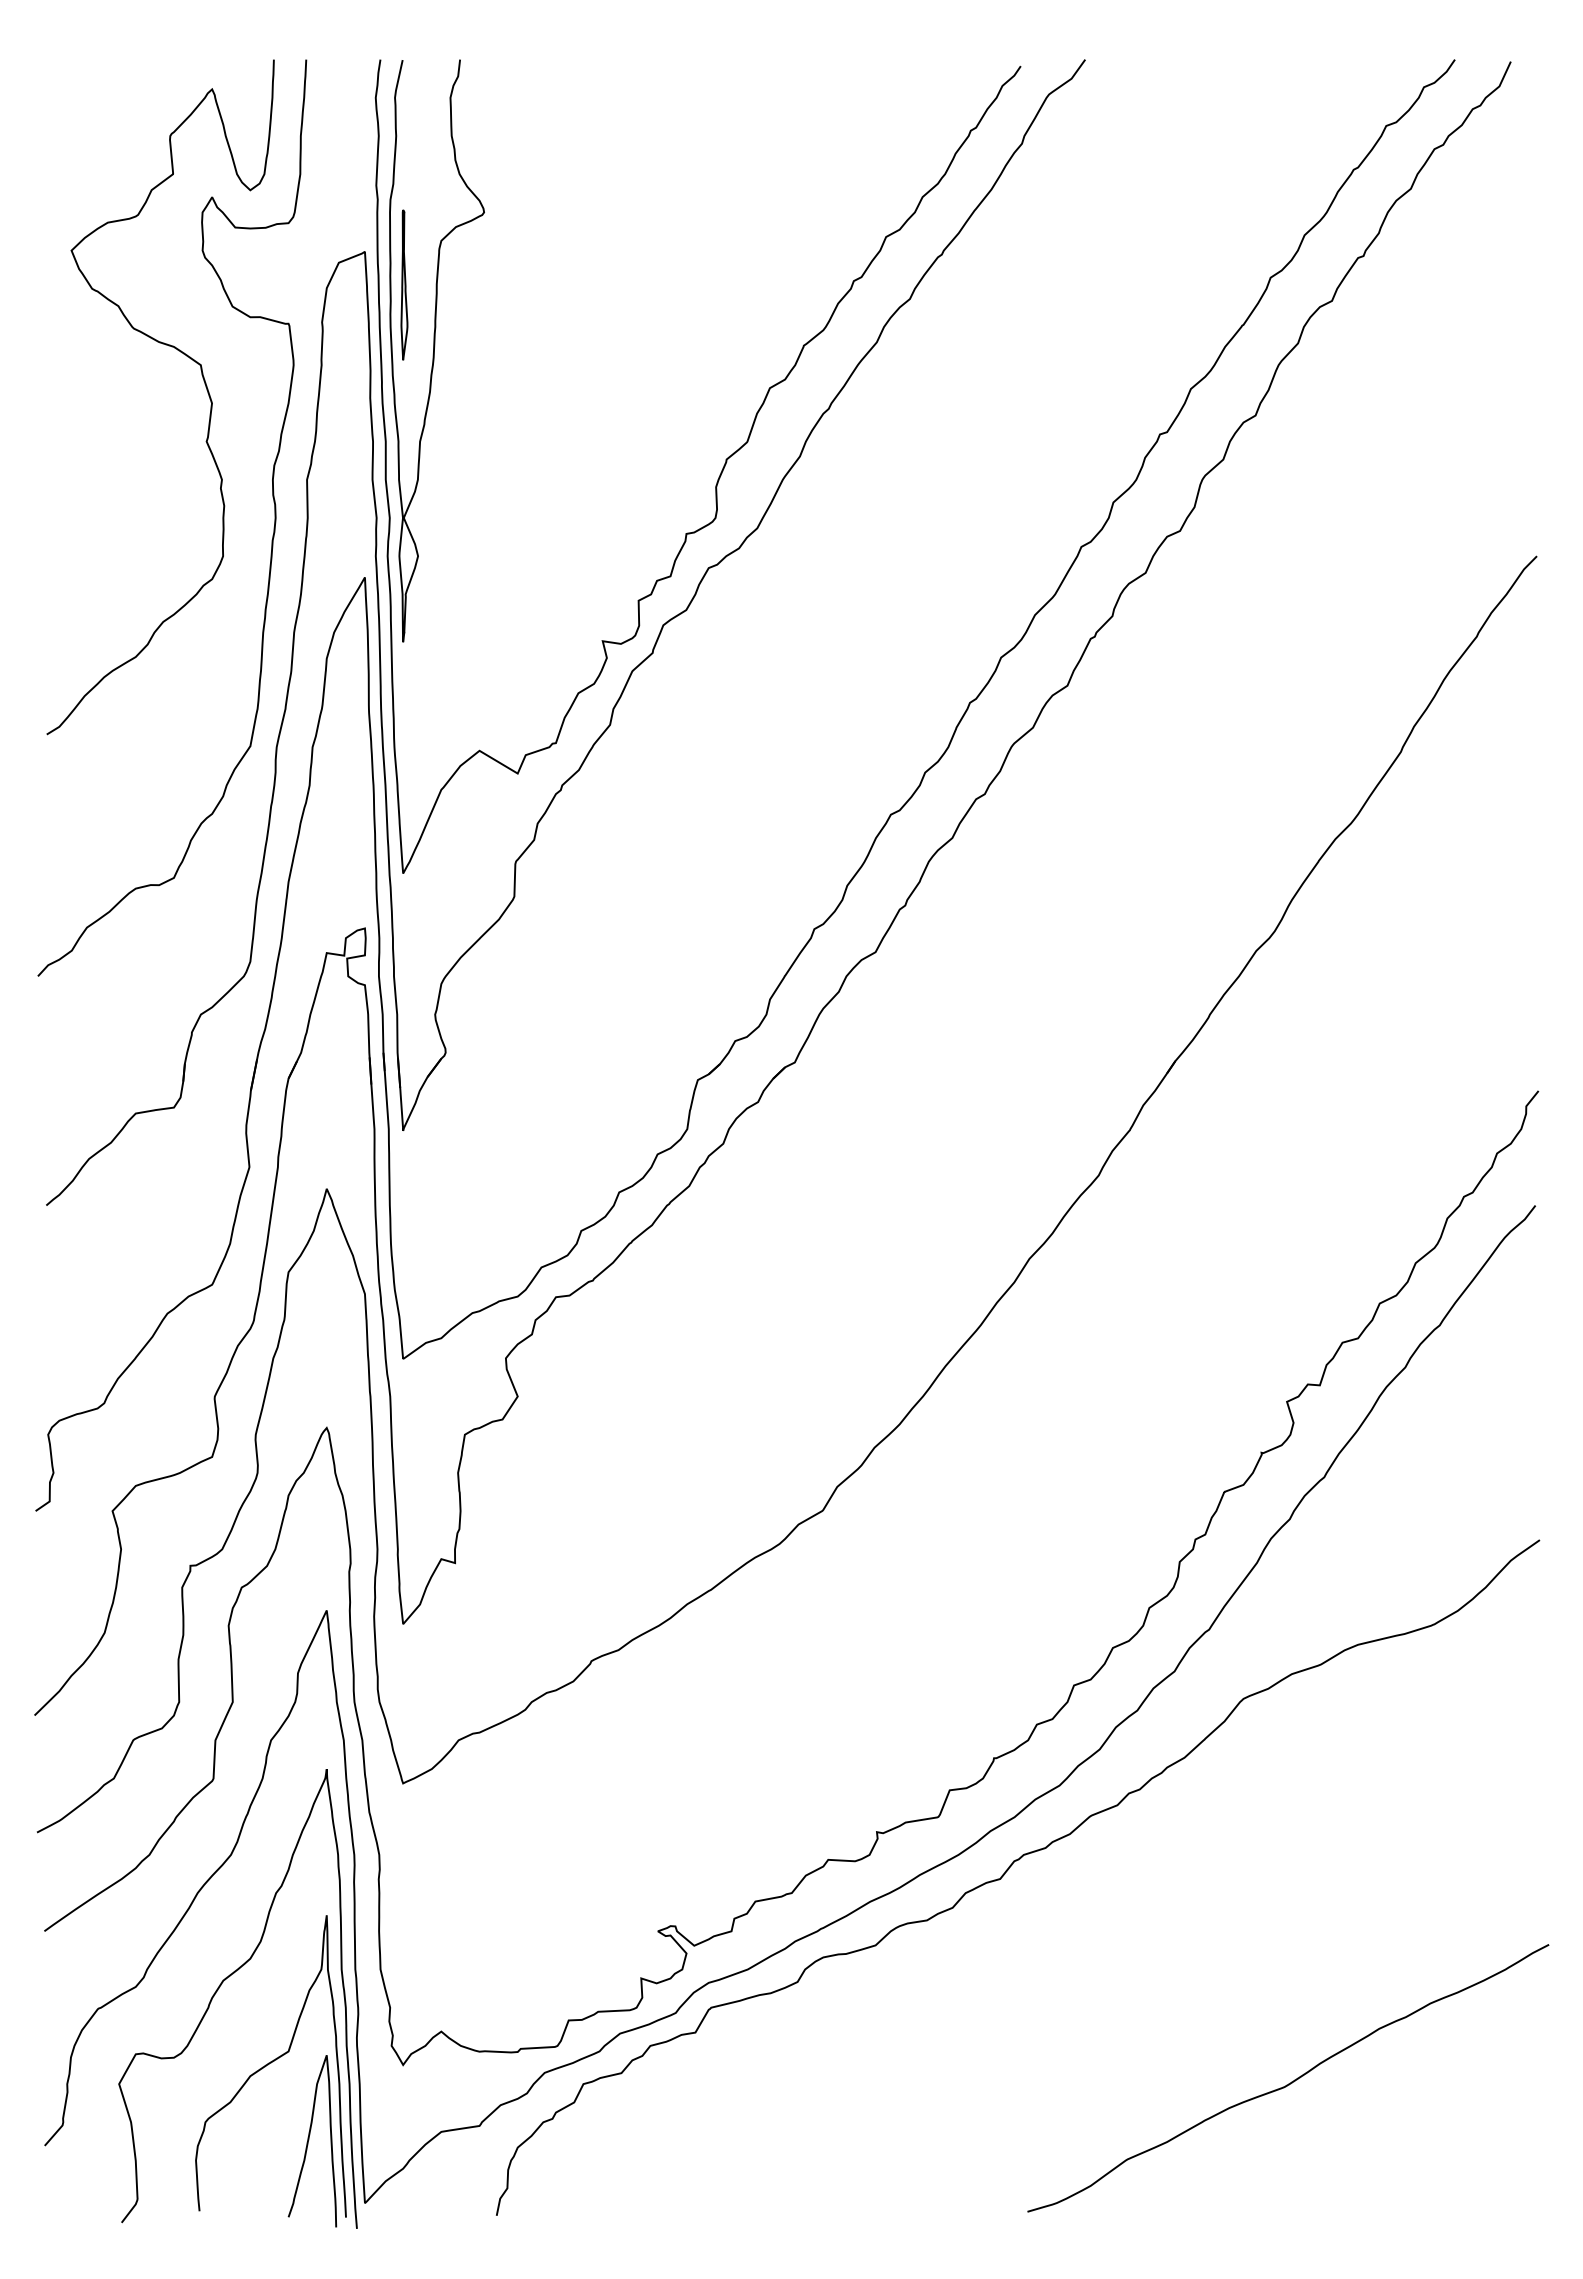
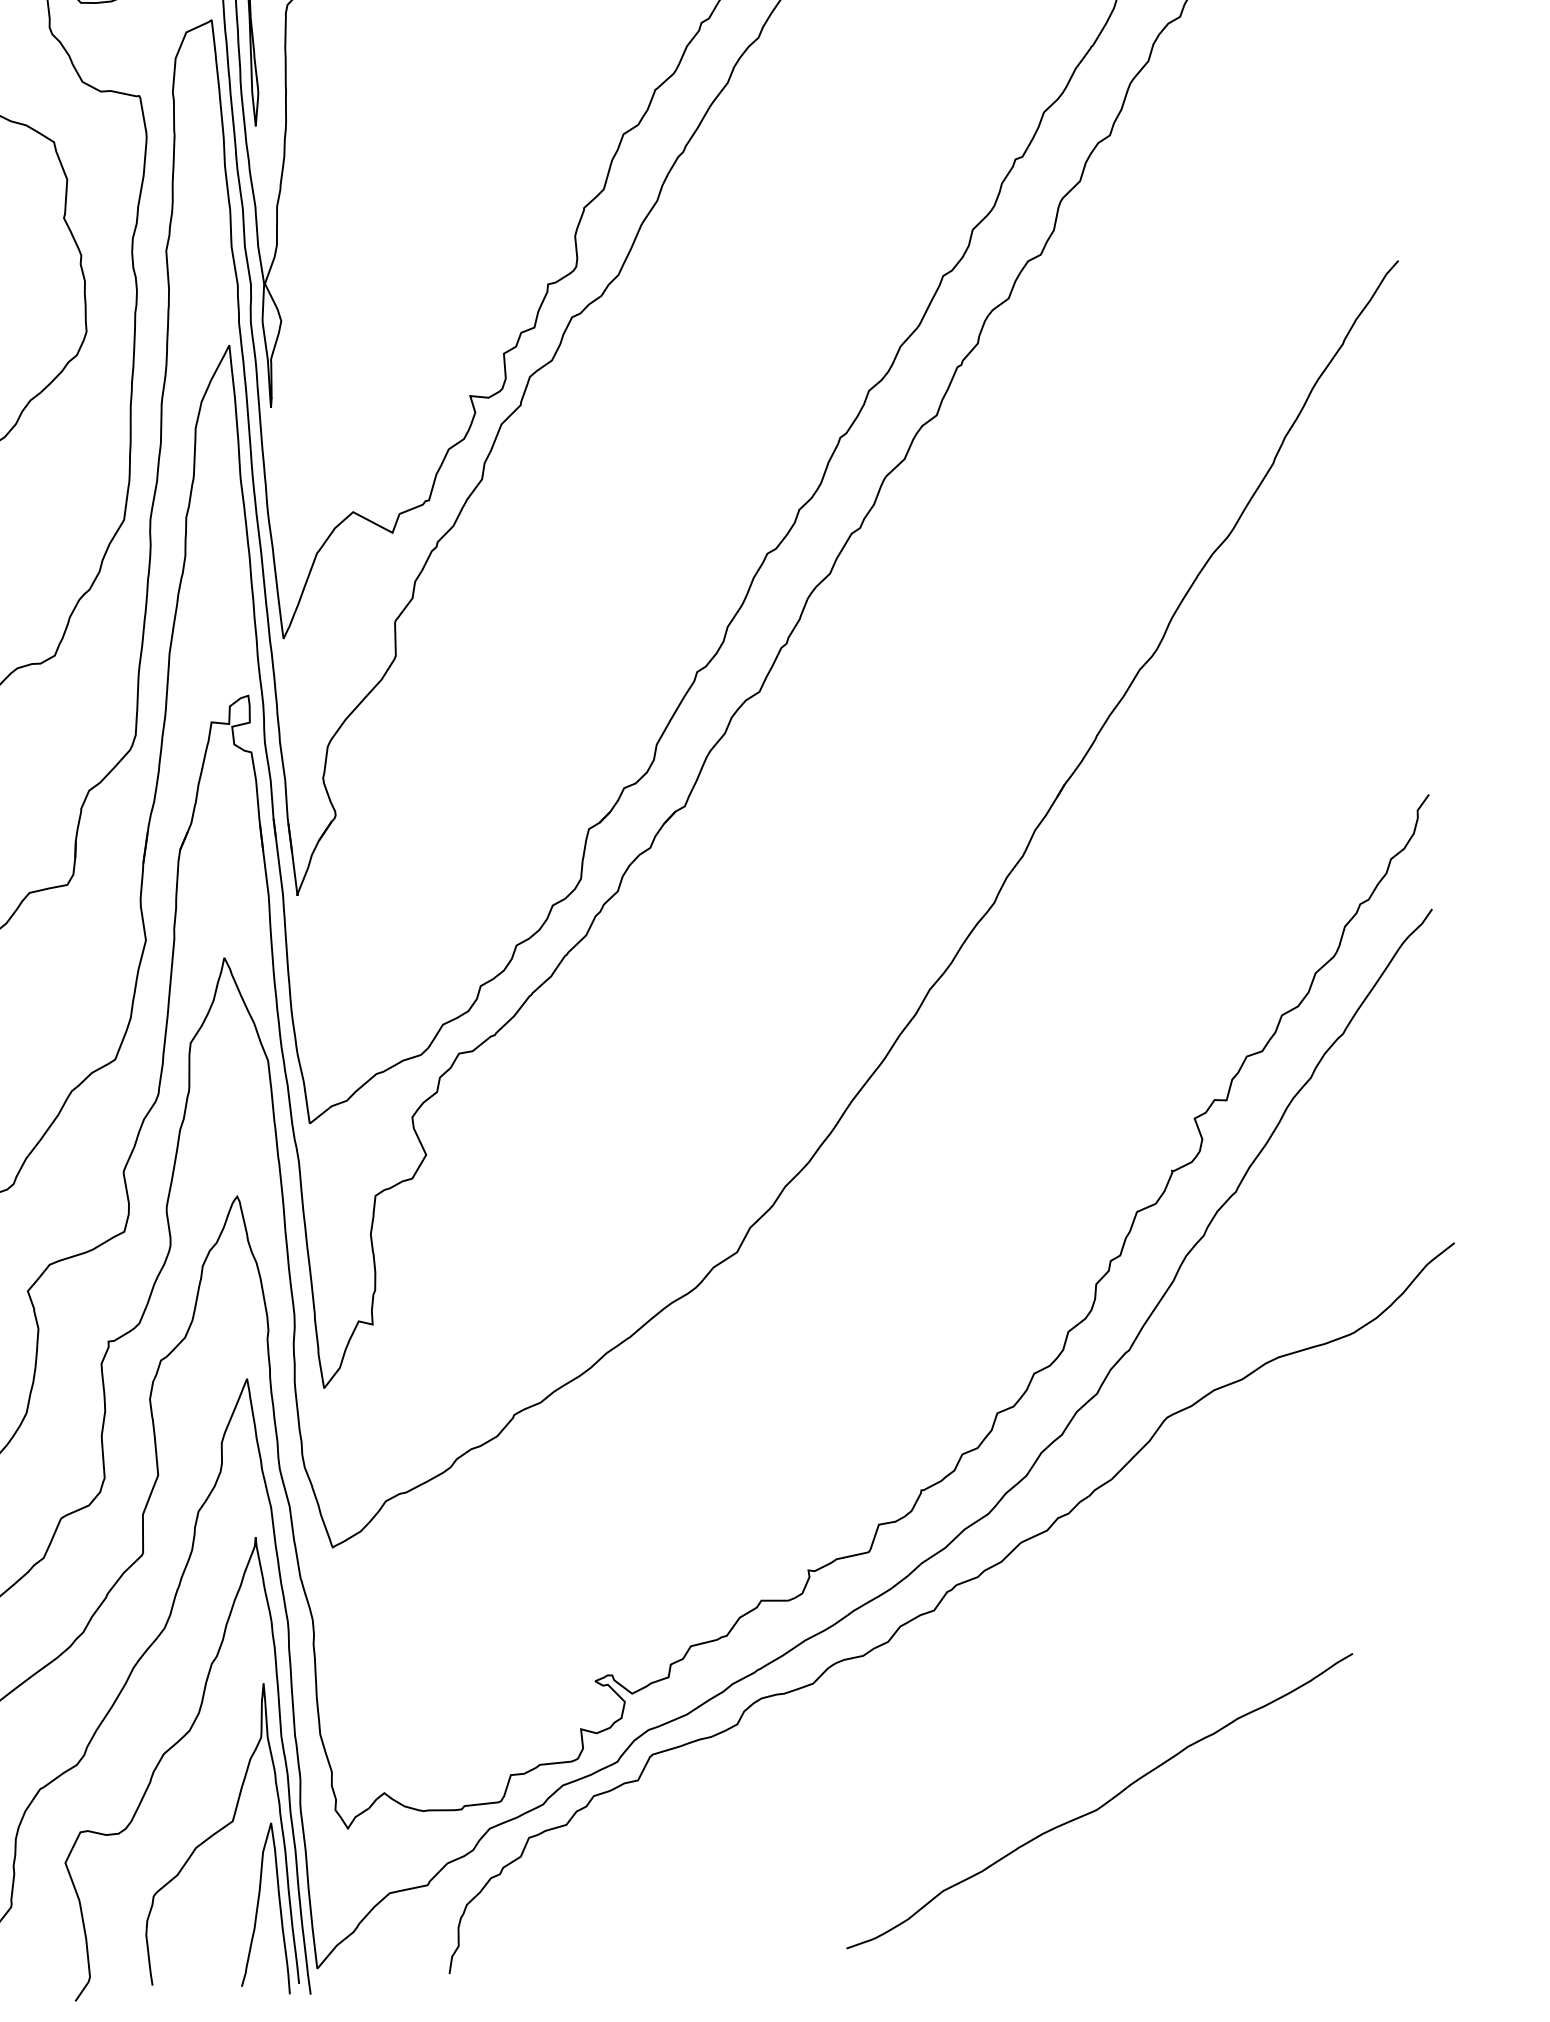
curve: (1291, 2081) -> (1103, 1804), moved

